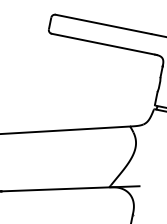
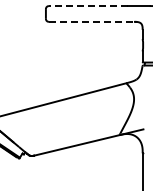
line: (103, 24) -> (88, 6), solid -> dashed
line: (103, 43) -> (91, 21), solid -> dashed

